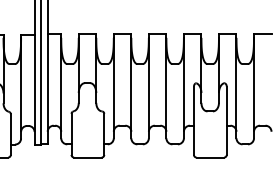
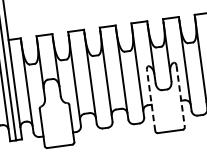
line: (193, 120) -> (150, 100), solid -> dashed
line: (226, 121) -> (180, 96), solid -> dashed

